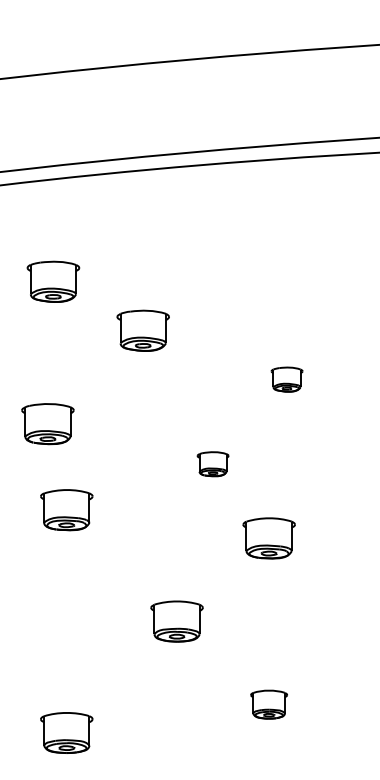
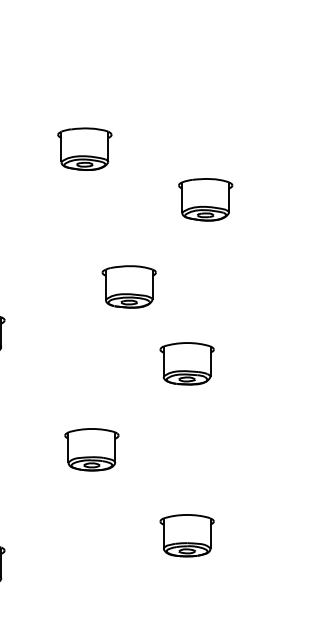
part: (142, 330) -> (84, 148), moved
part: (286, 379) -> (205, 199), size x1.67
part: (212, 464) -> (128, 287), size x1.67
part: (268, 704) -> (186, 535), size x1.43

